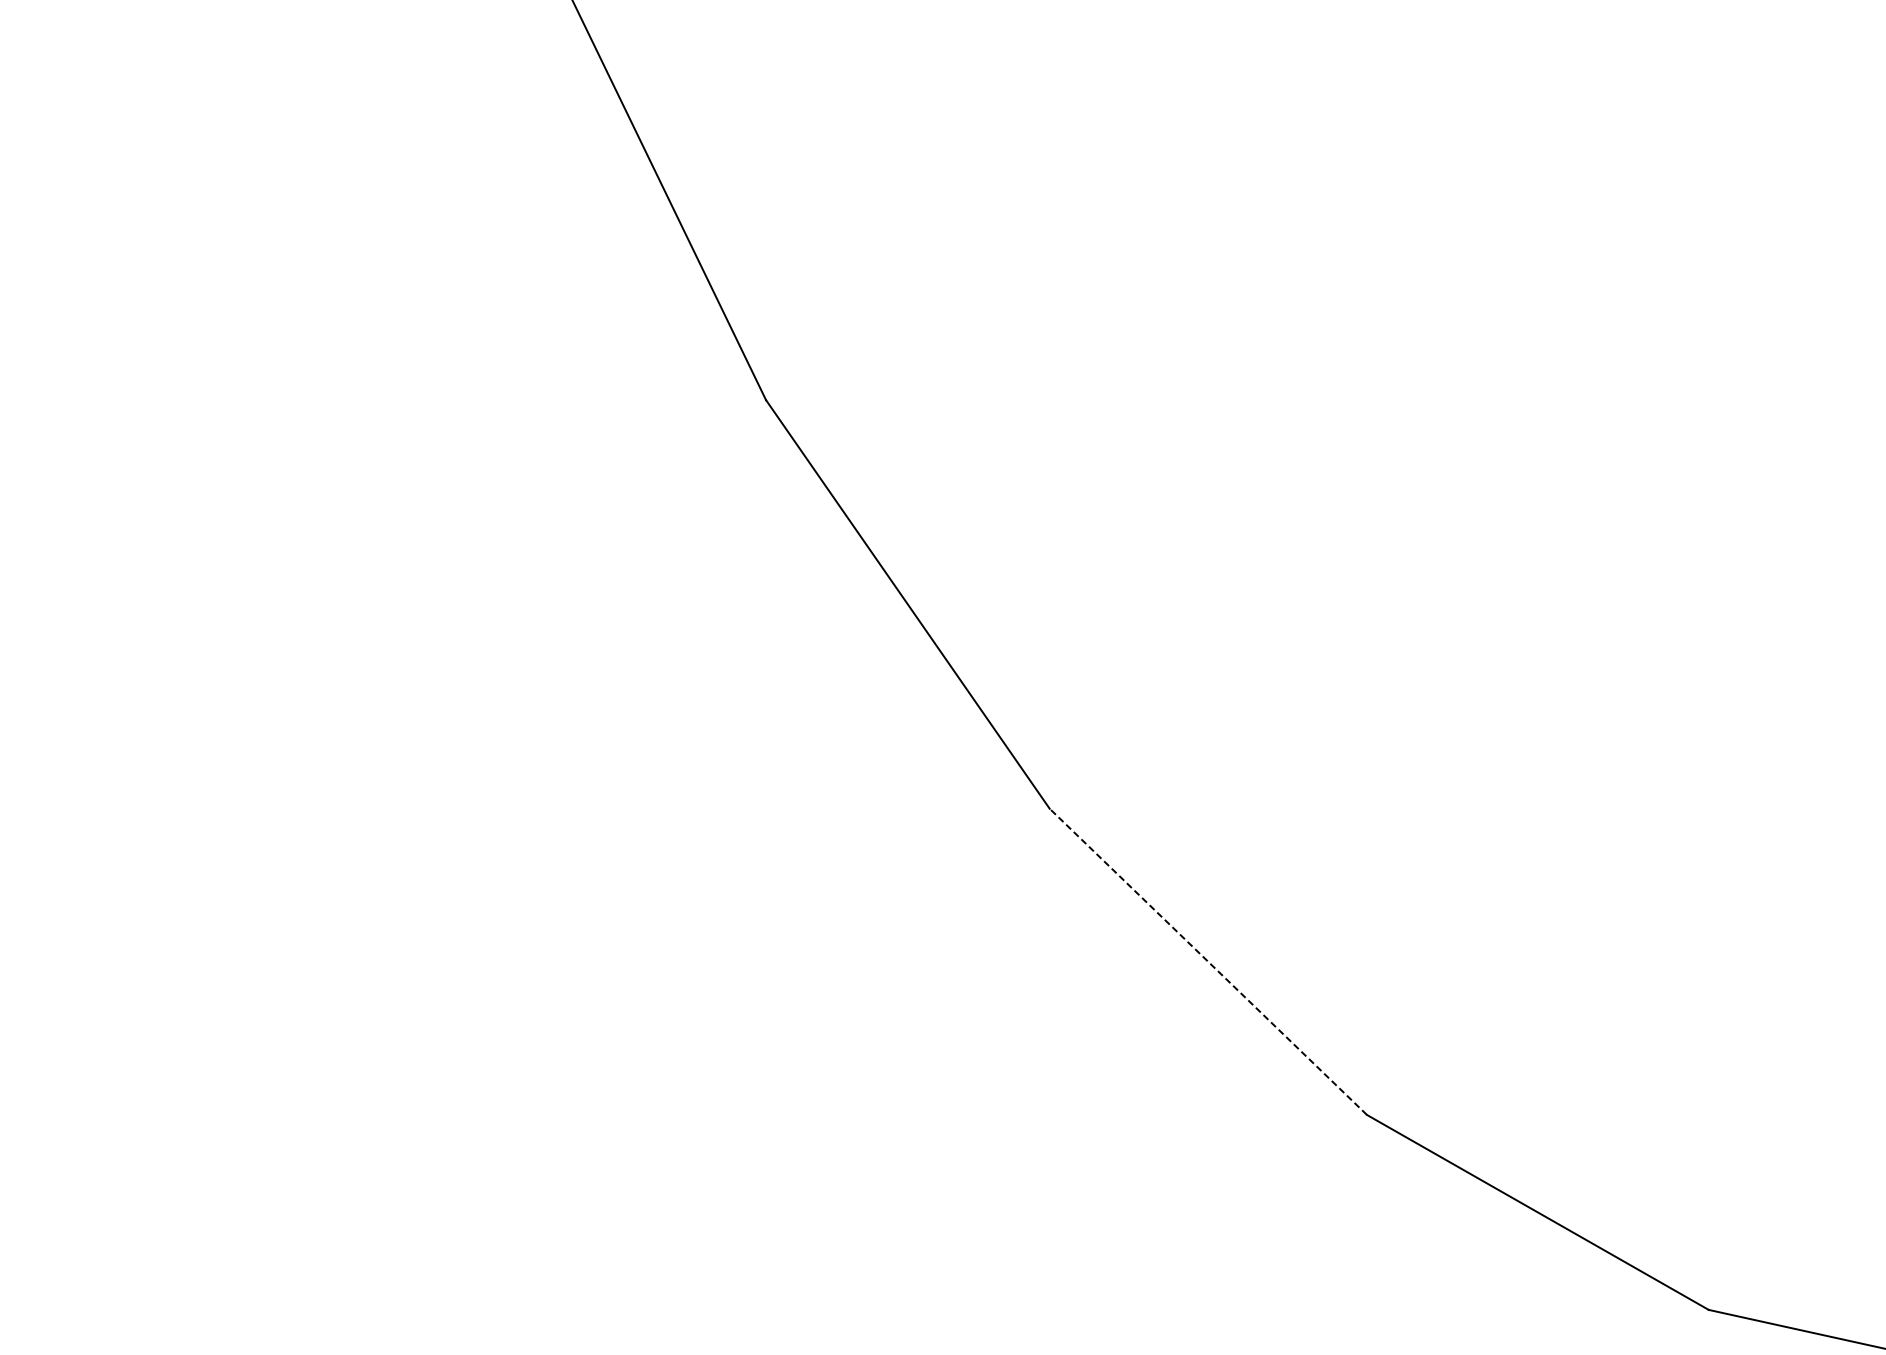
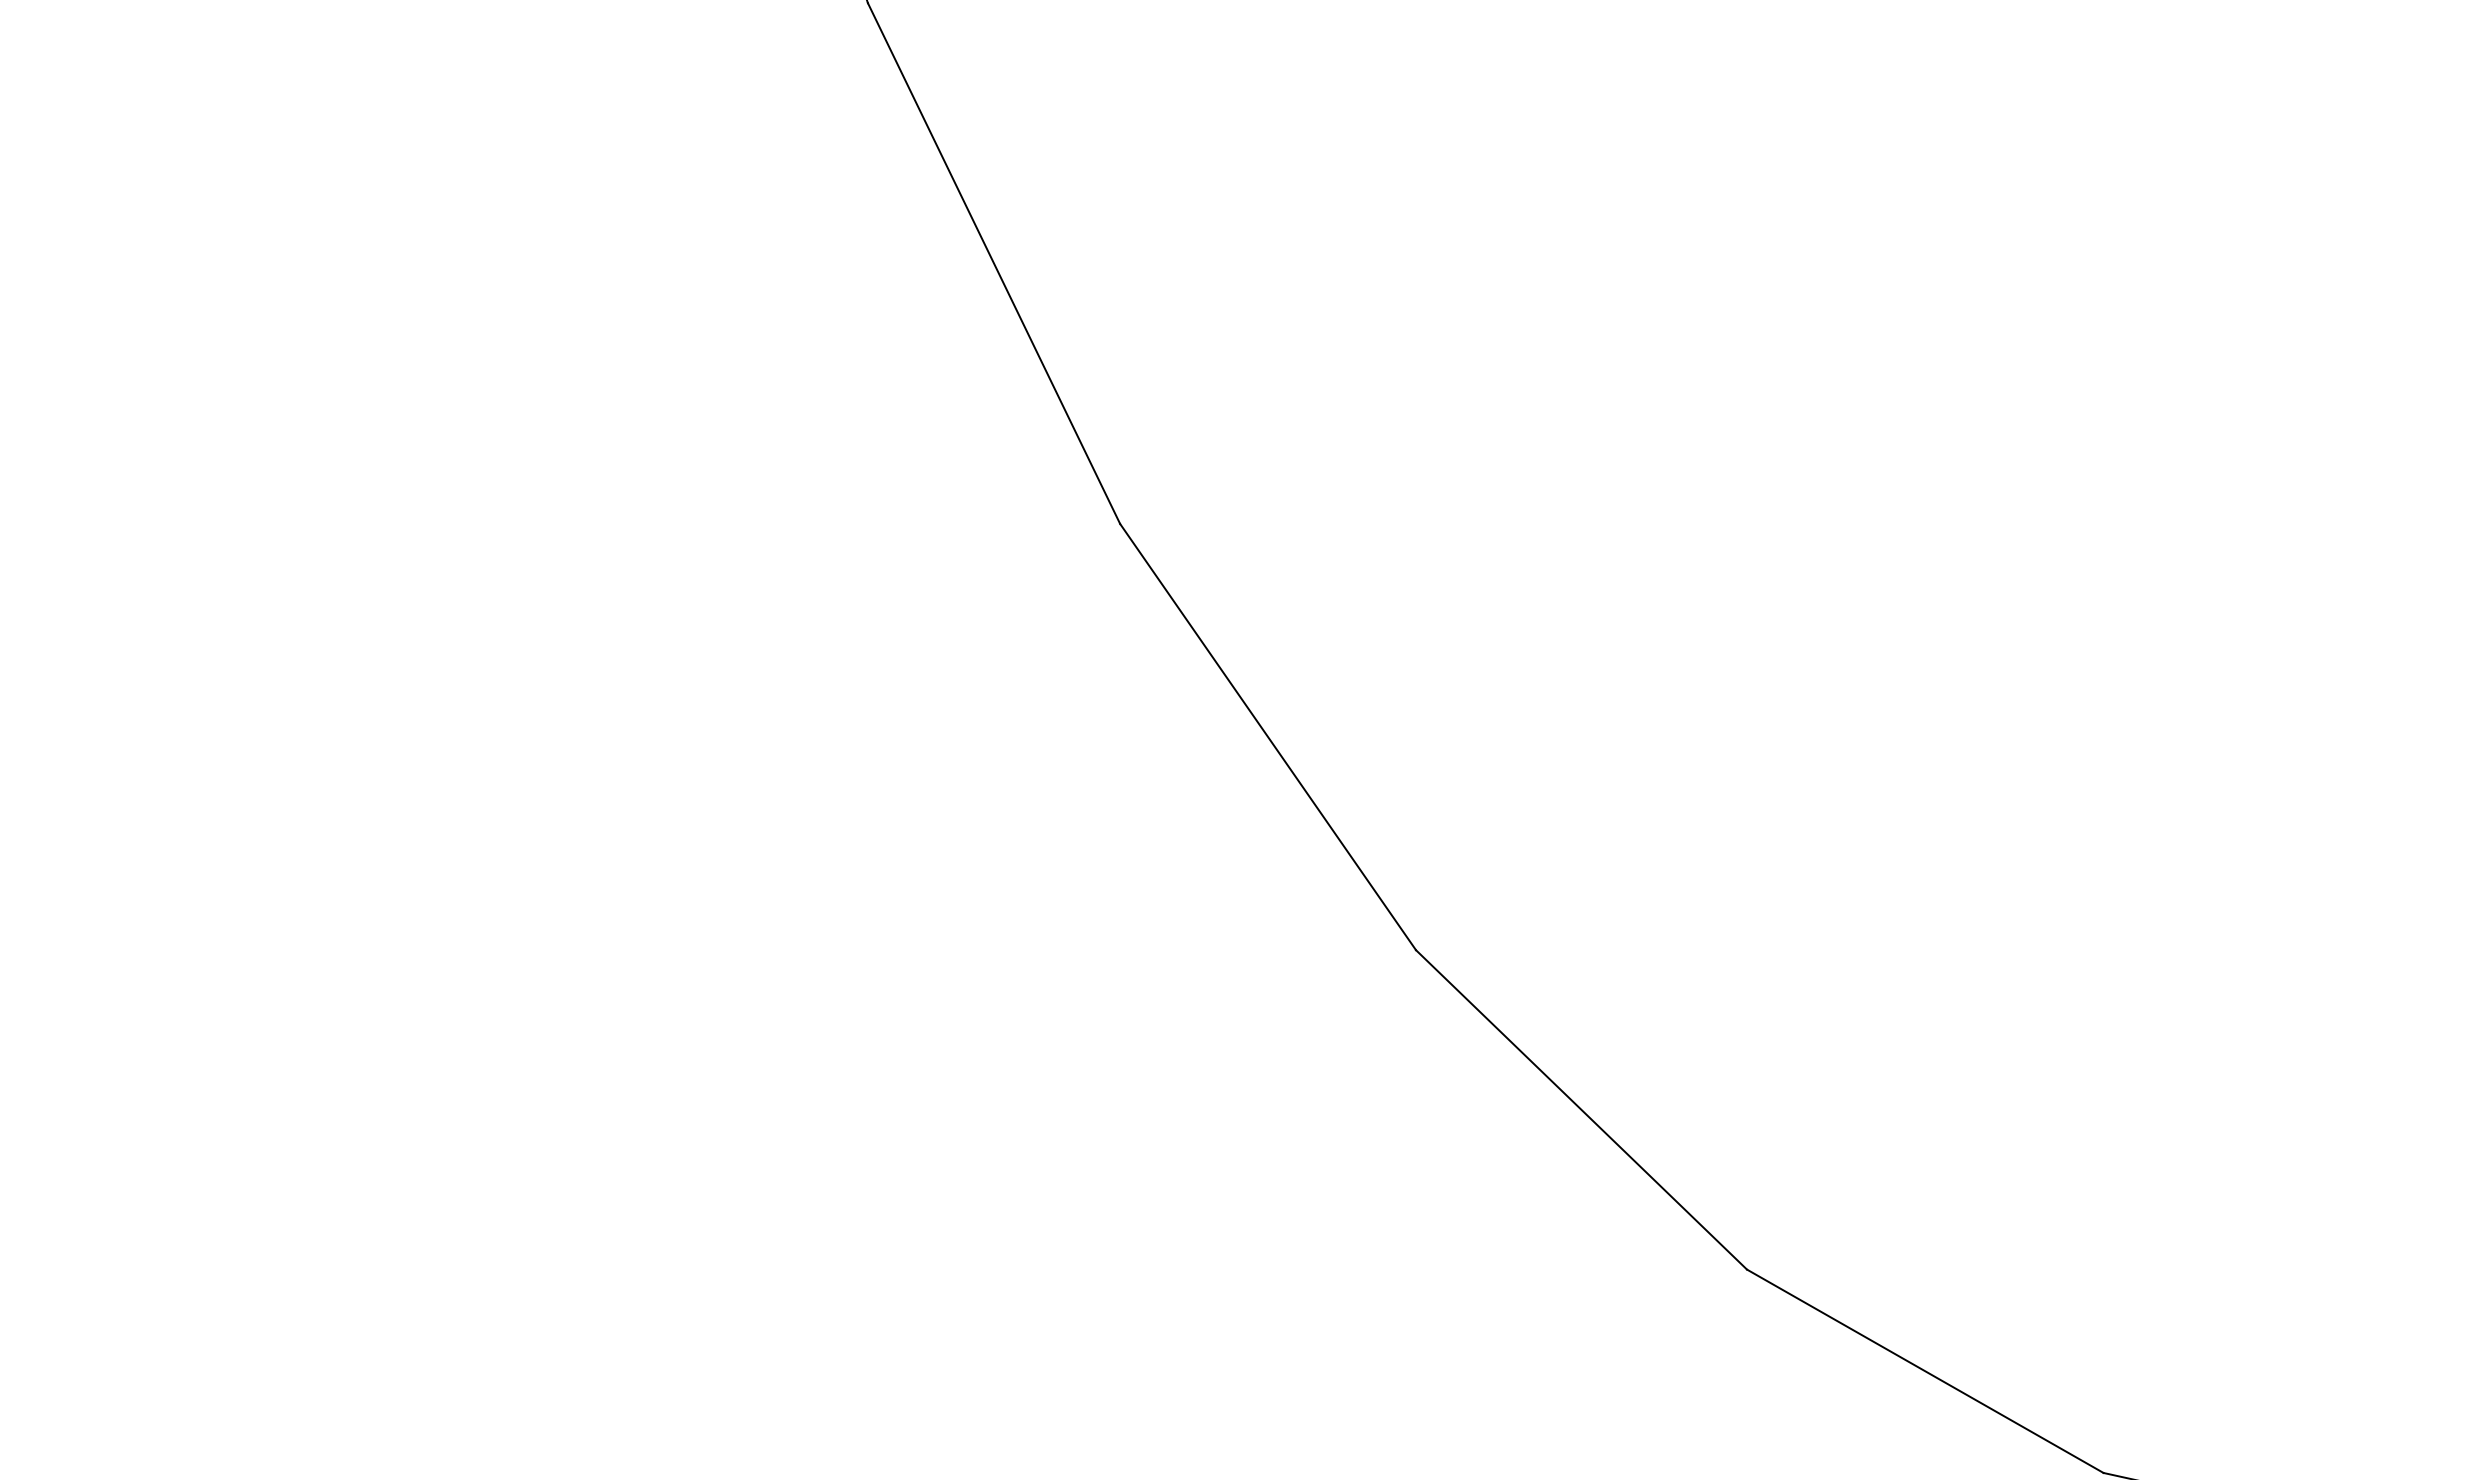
line: (1208, 961) -> (1581, 1109), dashed -> solid

